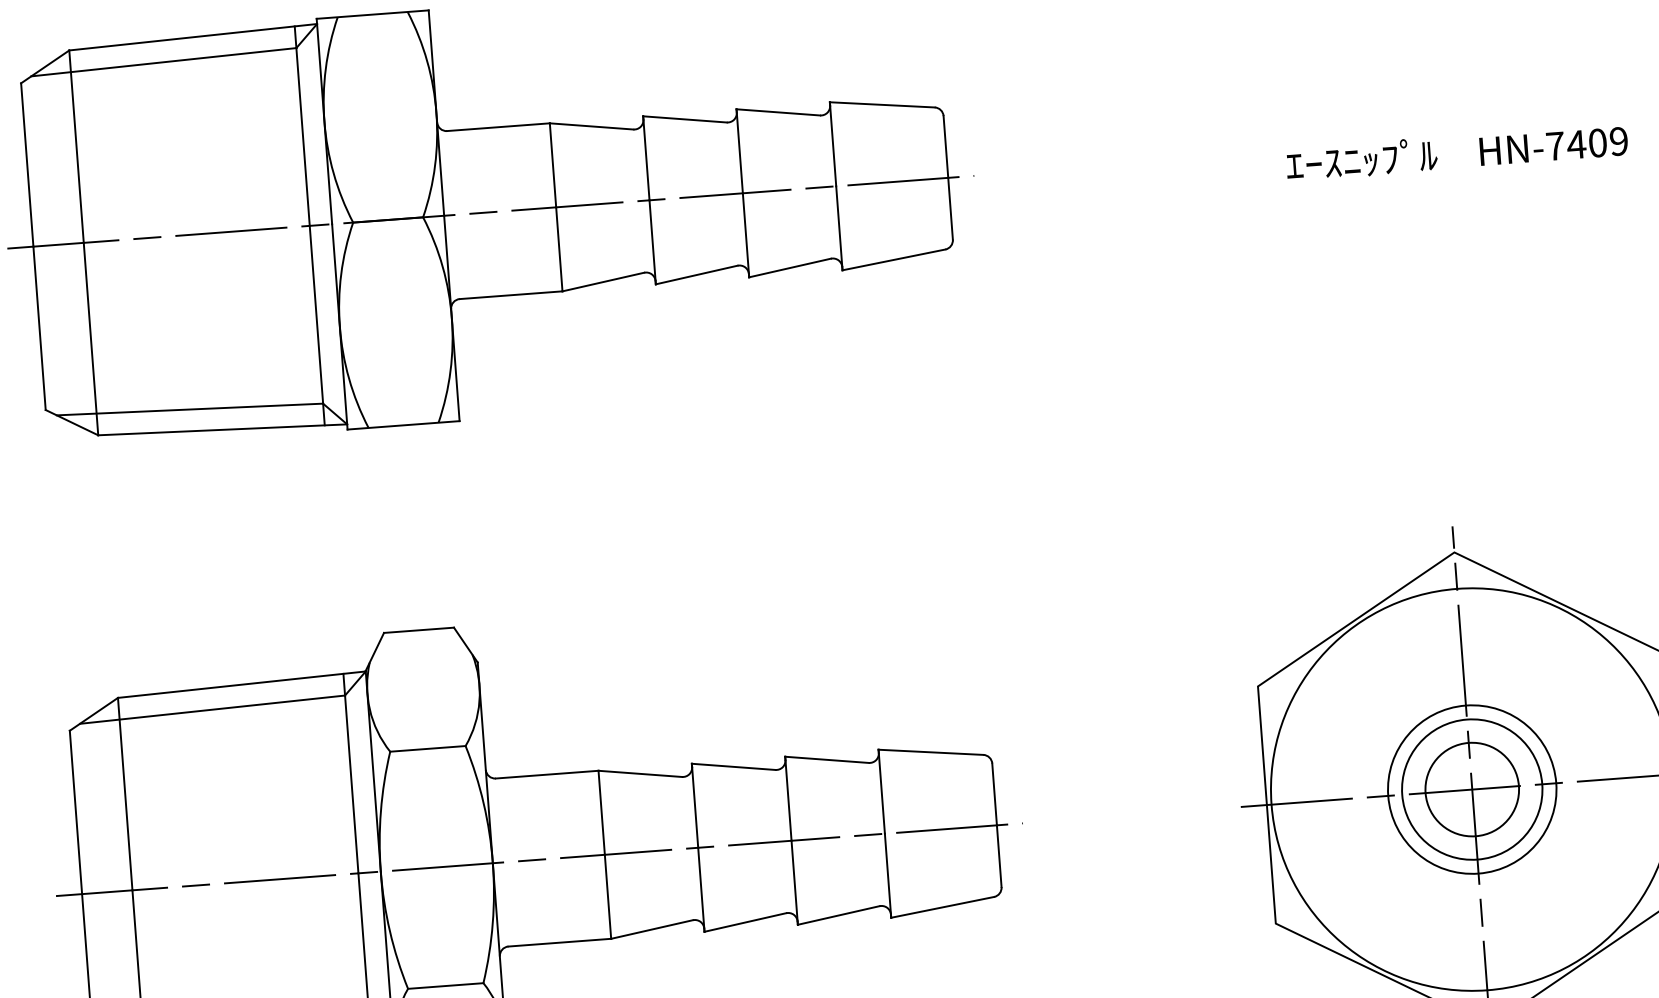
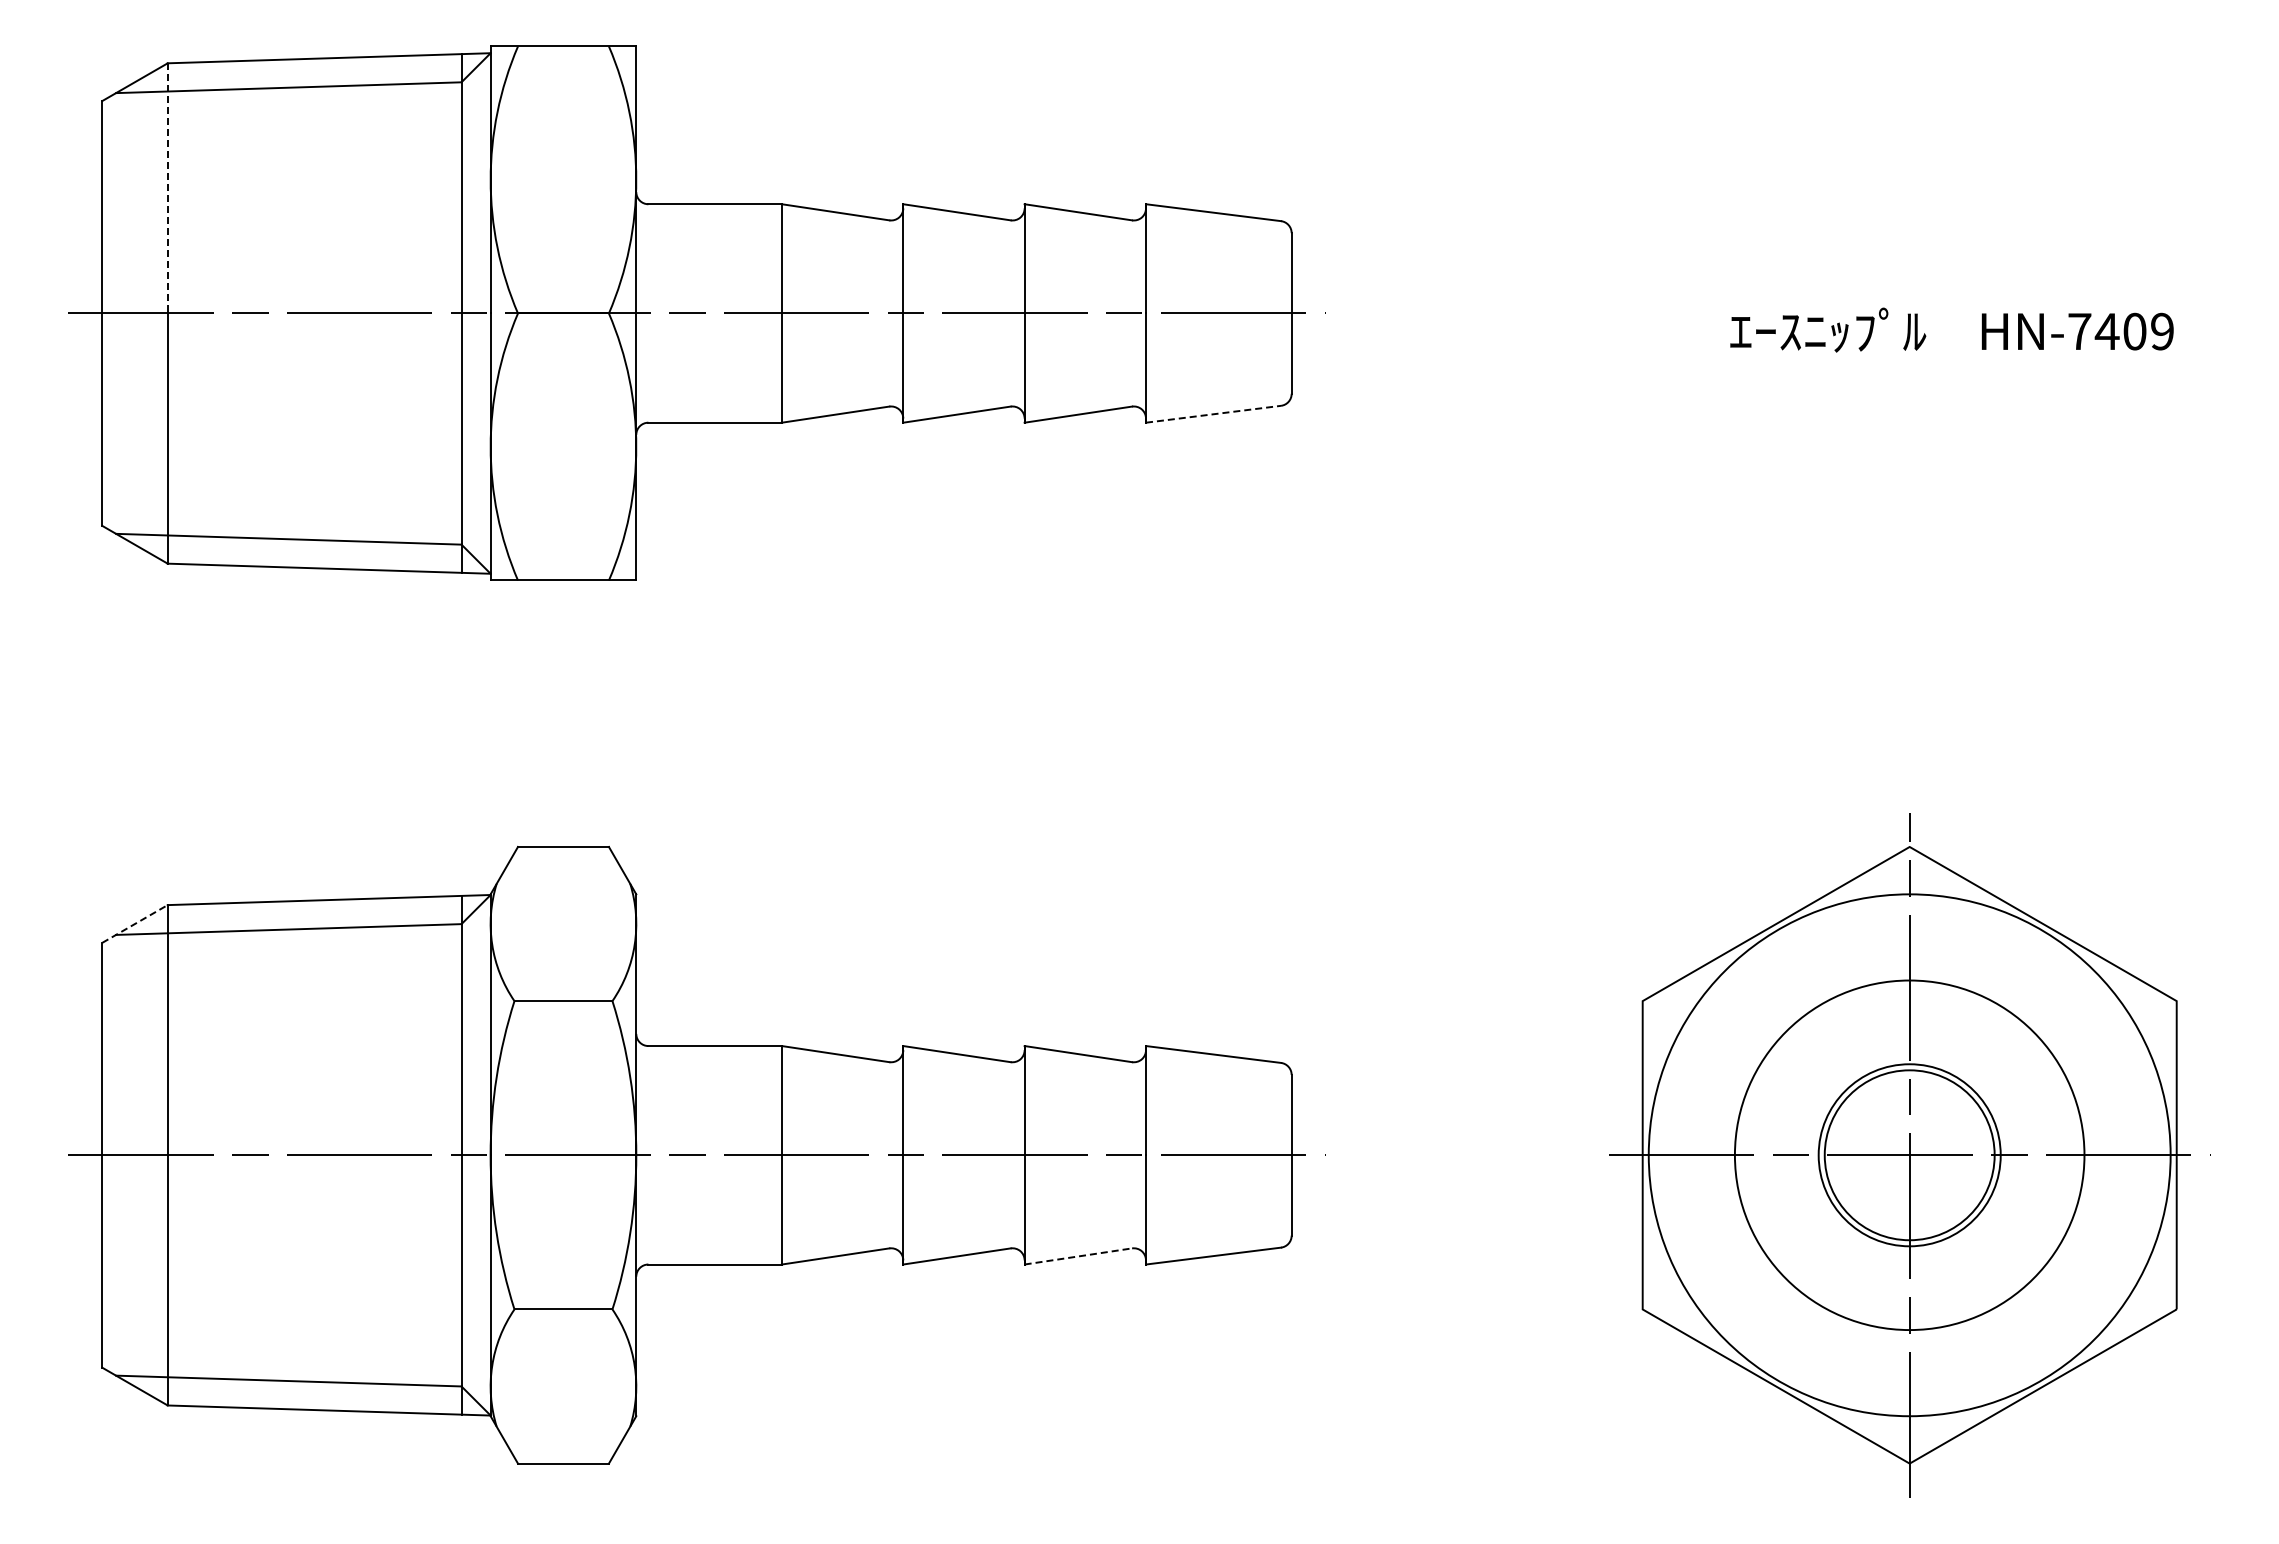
line: (76, 146) -> (167, 188), solid -> dashed
line: (894, 260) -> (1214, 414), solid -> dashed
line: (94, 714) -> (135, 924), solid -> dashed
circle: (1472, 788) -> (1909, 1154), size x1.4
circle: (1472, 789) -> (1909, 1155), size x1.6
line: (838, 915) -> (1078, 1256), solid -> dashed

